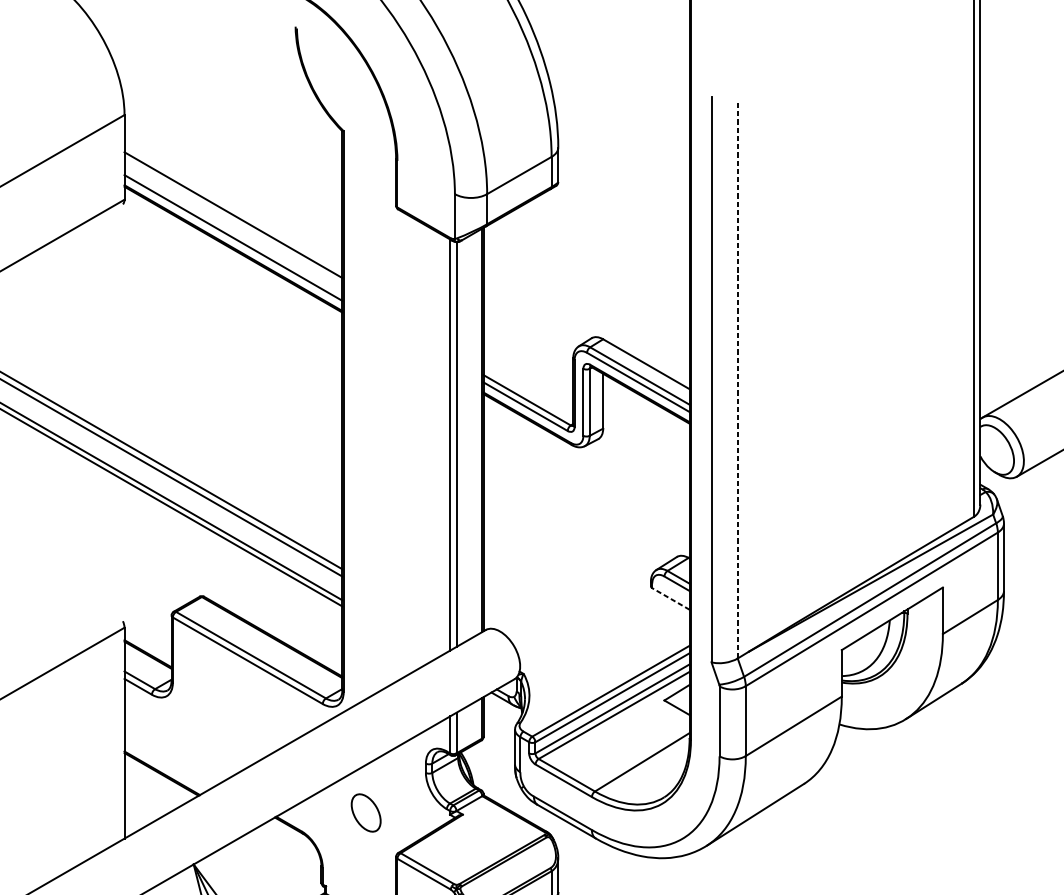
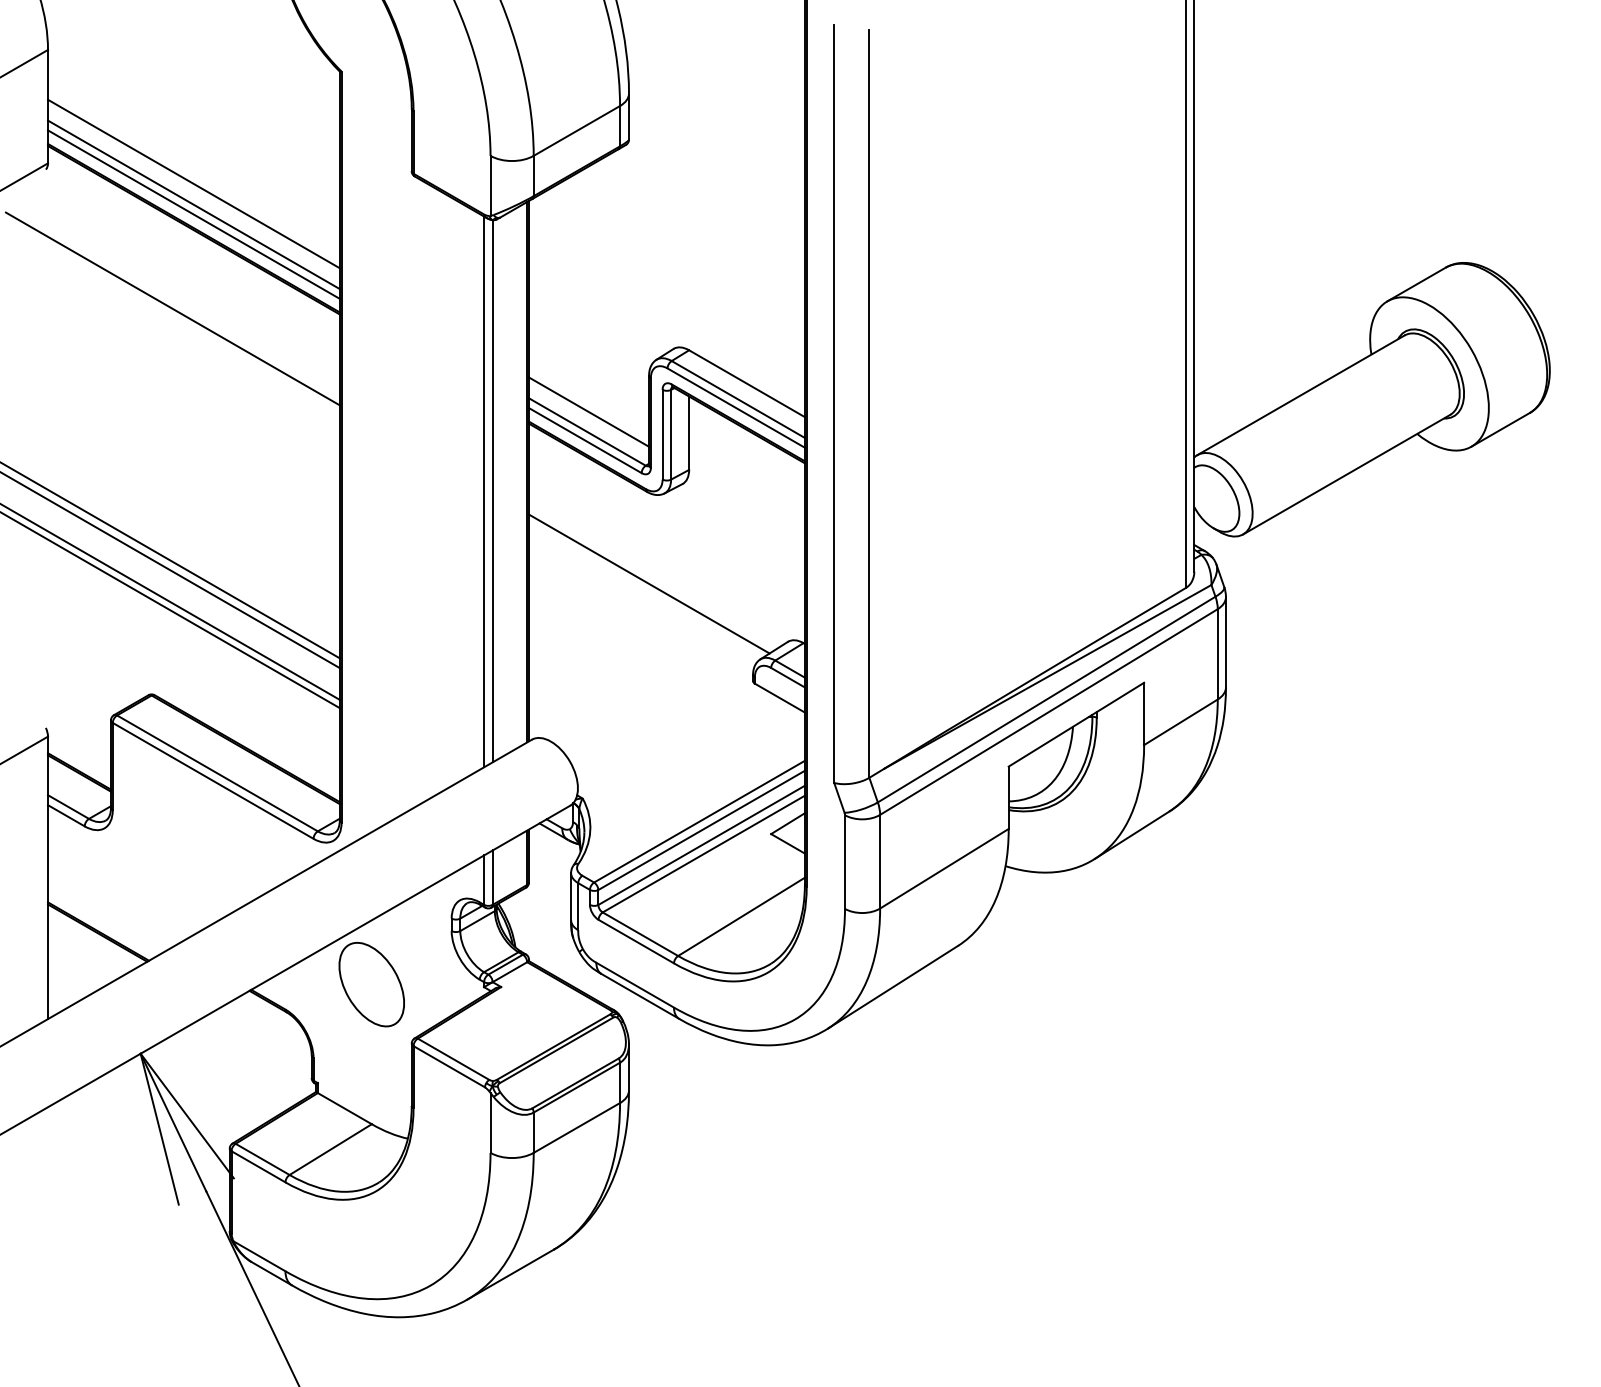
line: (233, 230) -> (193, 204), added
line: (217, 308) -> (172, 308), added
line: (737, 379) -> (869, 403), dashed -> solid
line: (528, 384) -> (589, 411), added
line: (573, 513) -> (649, 583), added
line: (670, 599) -> (779, 698), dashed -> solid
part: (366, 812) -> (371, 984), size x1.67

